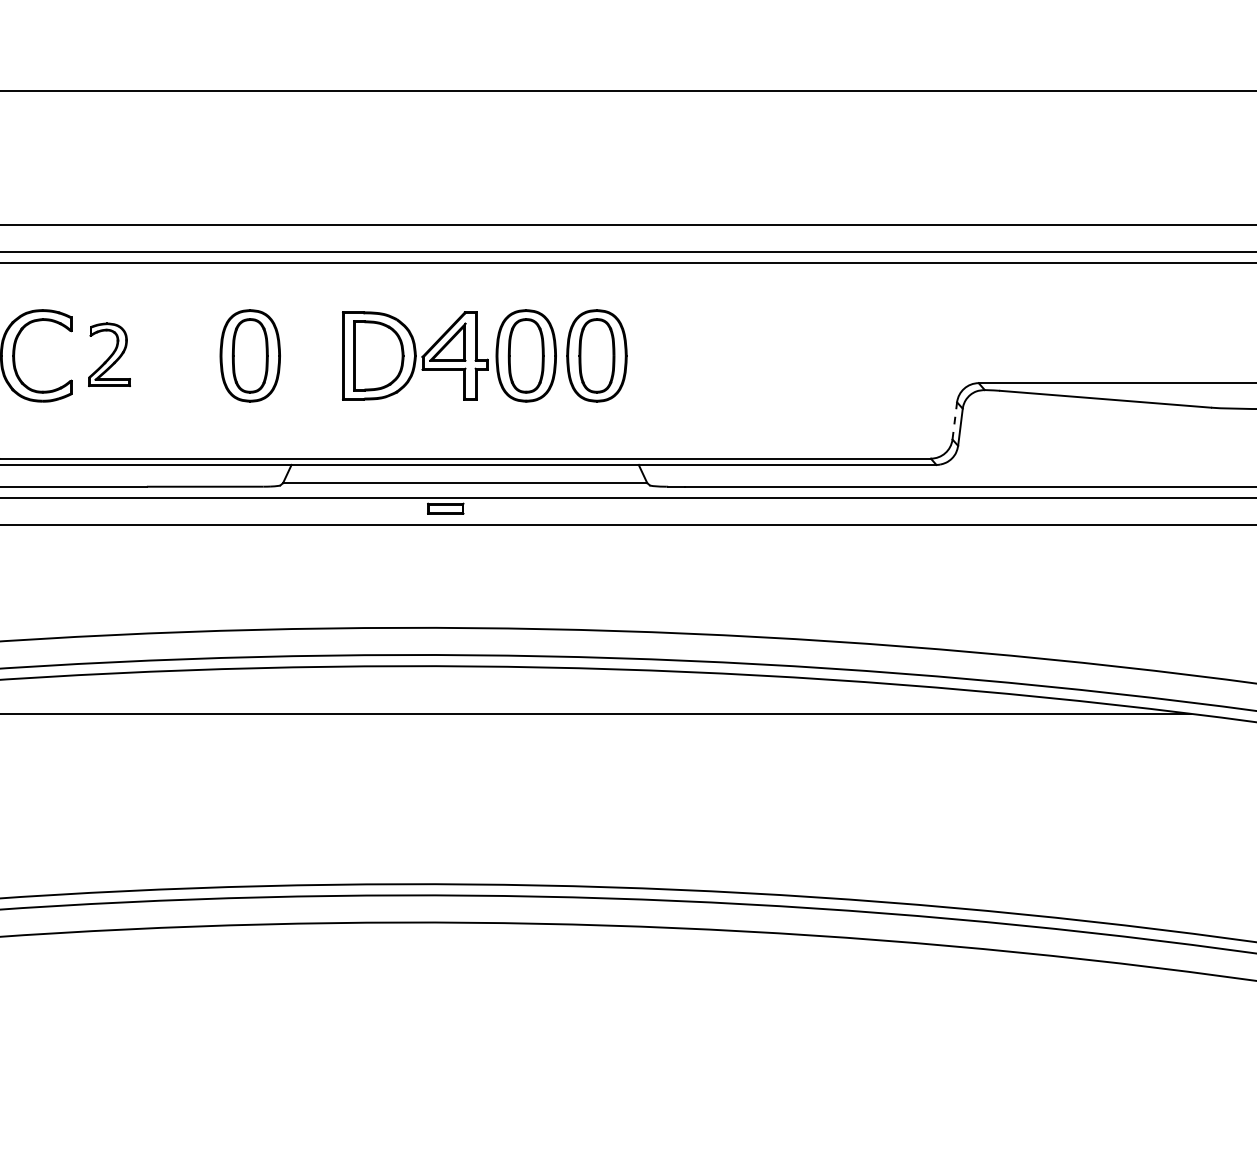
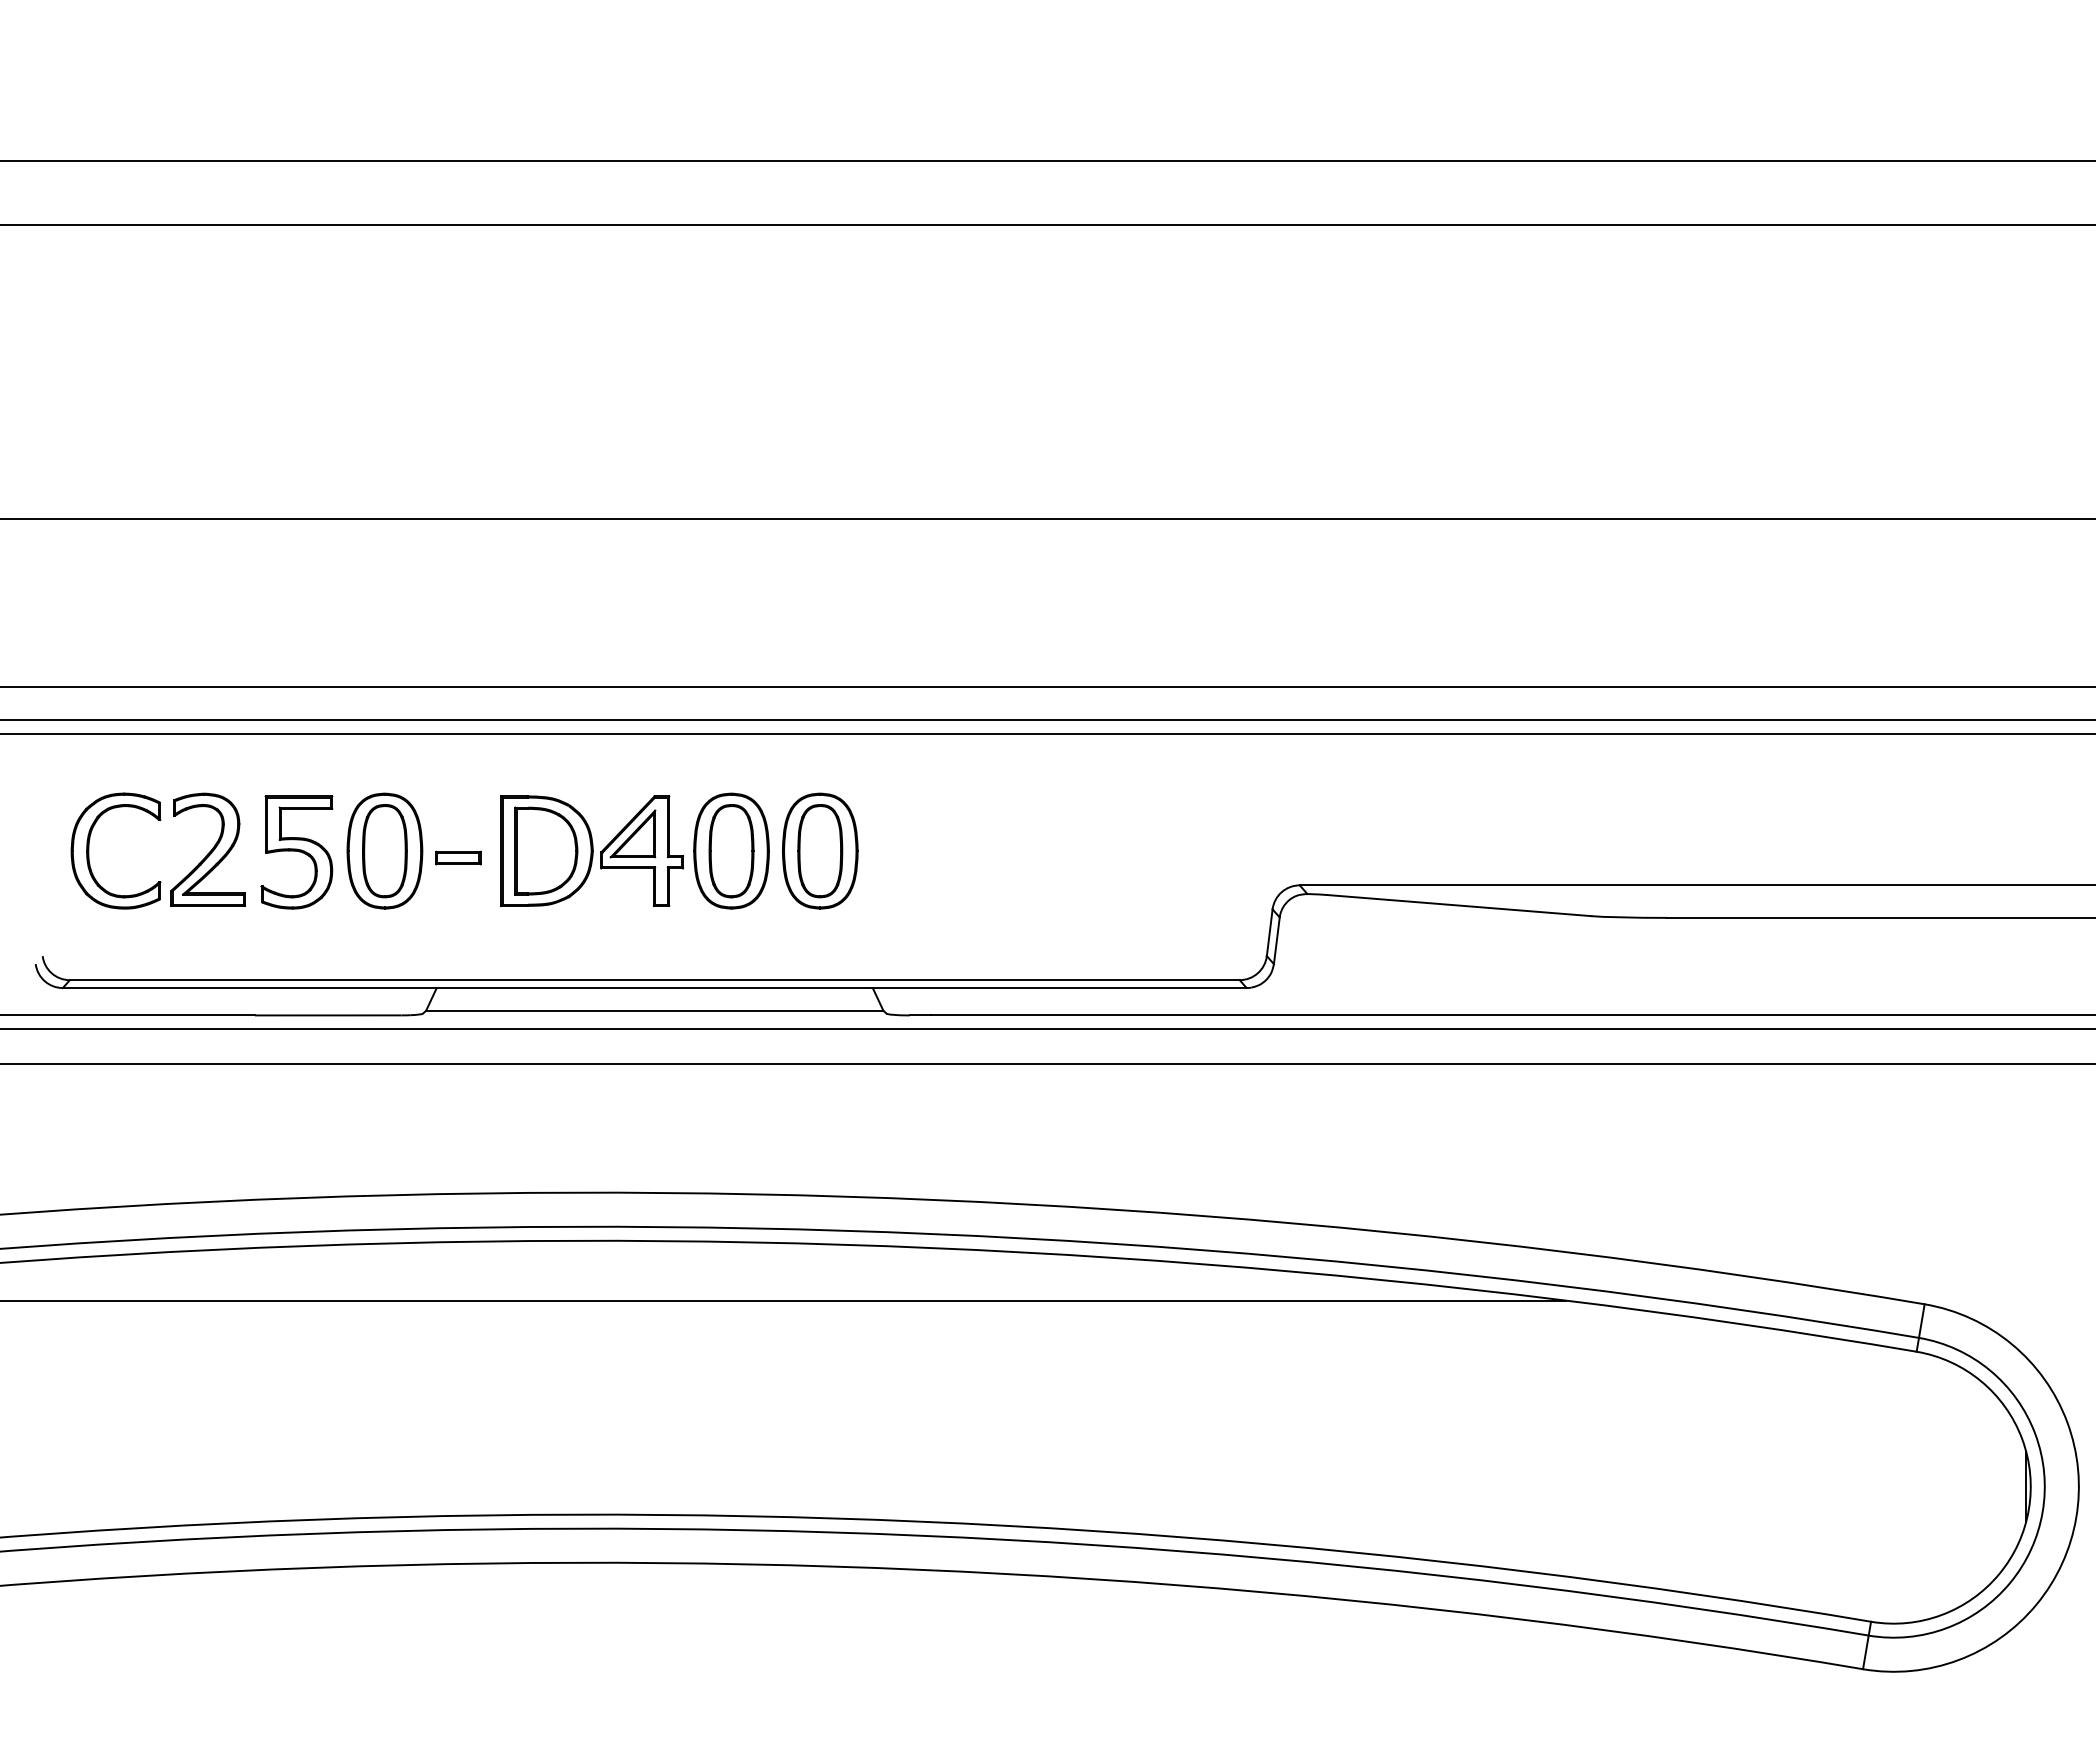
part: (109, 354) -> (207, 849), size x1.43
part: (179, 357) -> (296, 852), added
line: (954, 420) -> (1269, 932), dashed -> solid
part: (445, 508) -> (458, 857), moved

